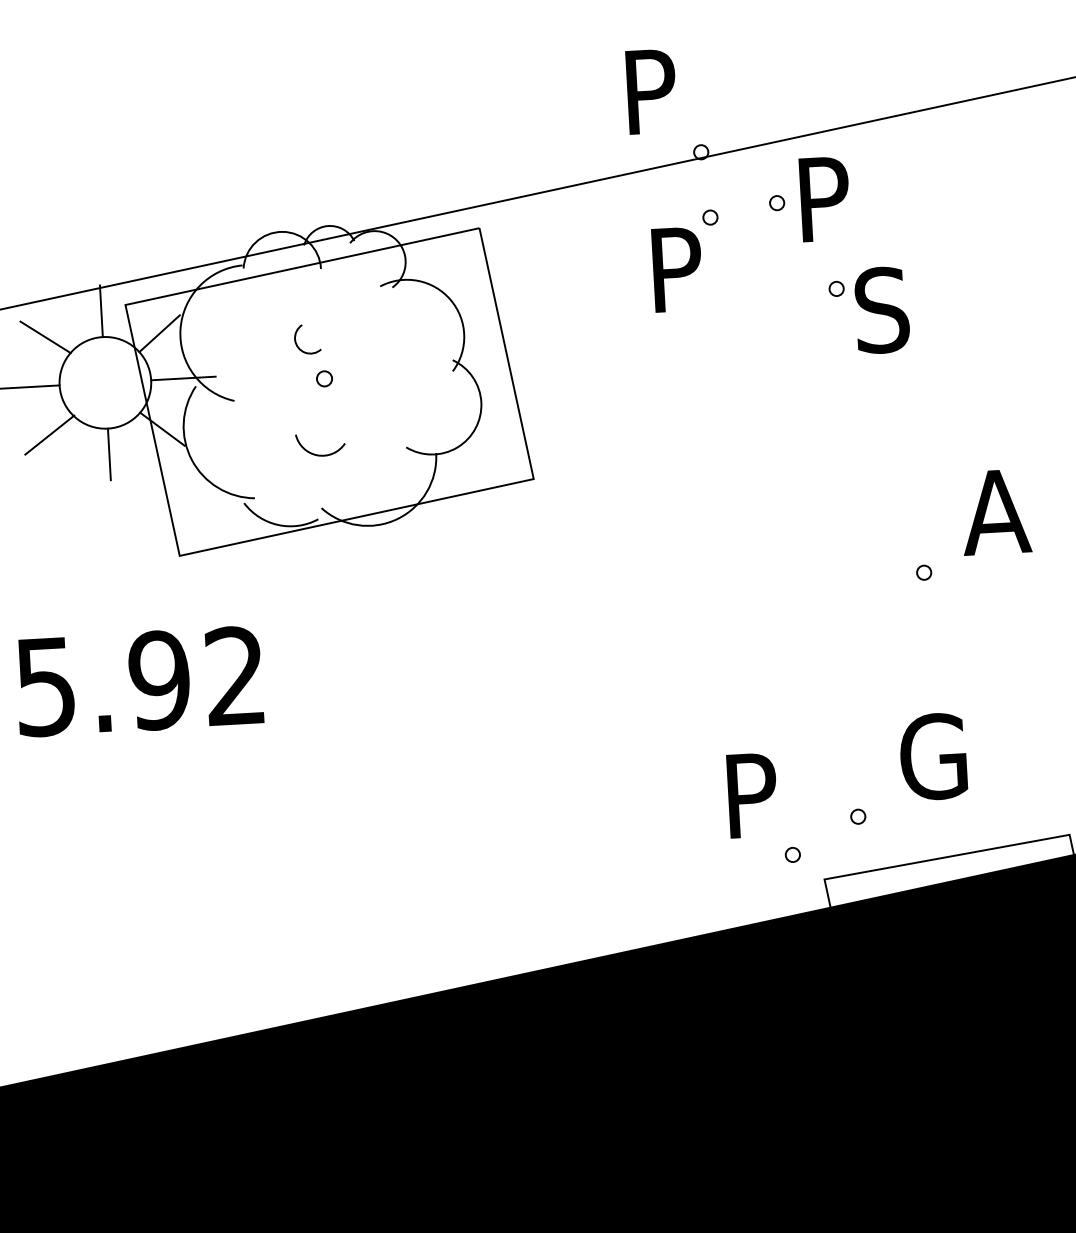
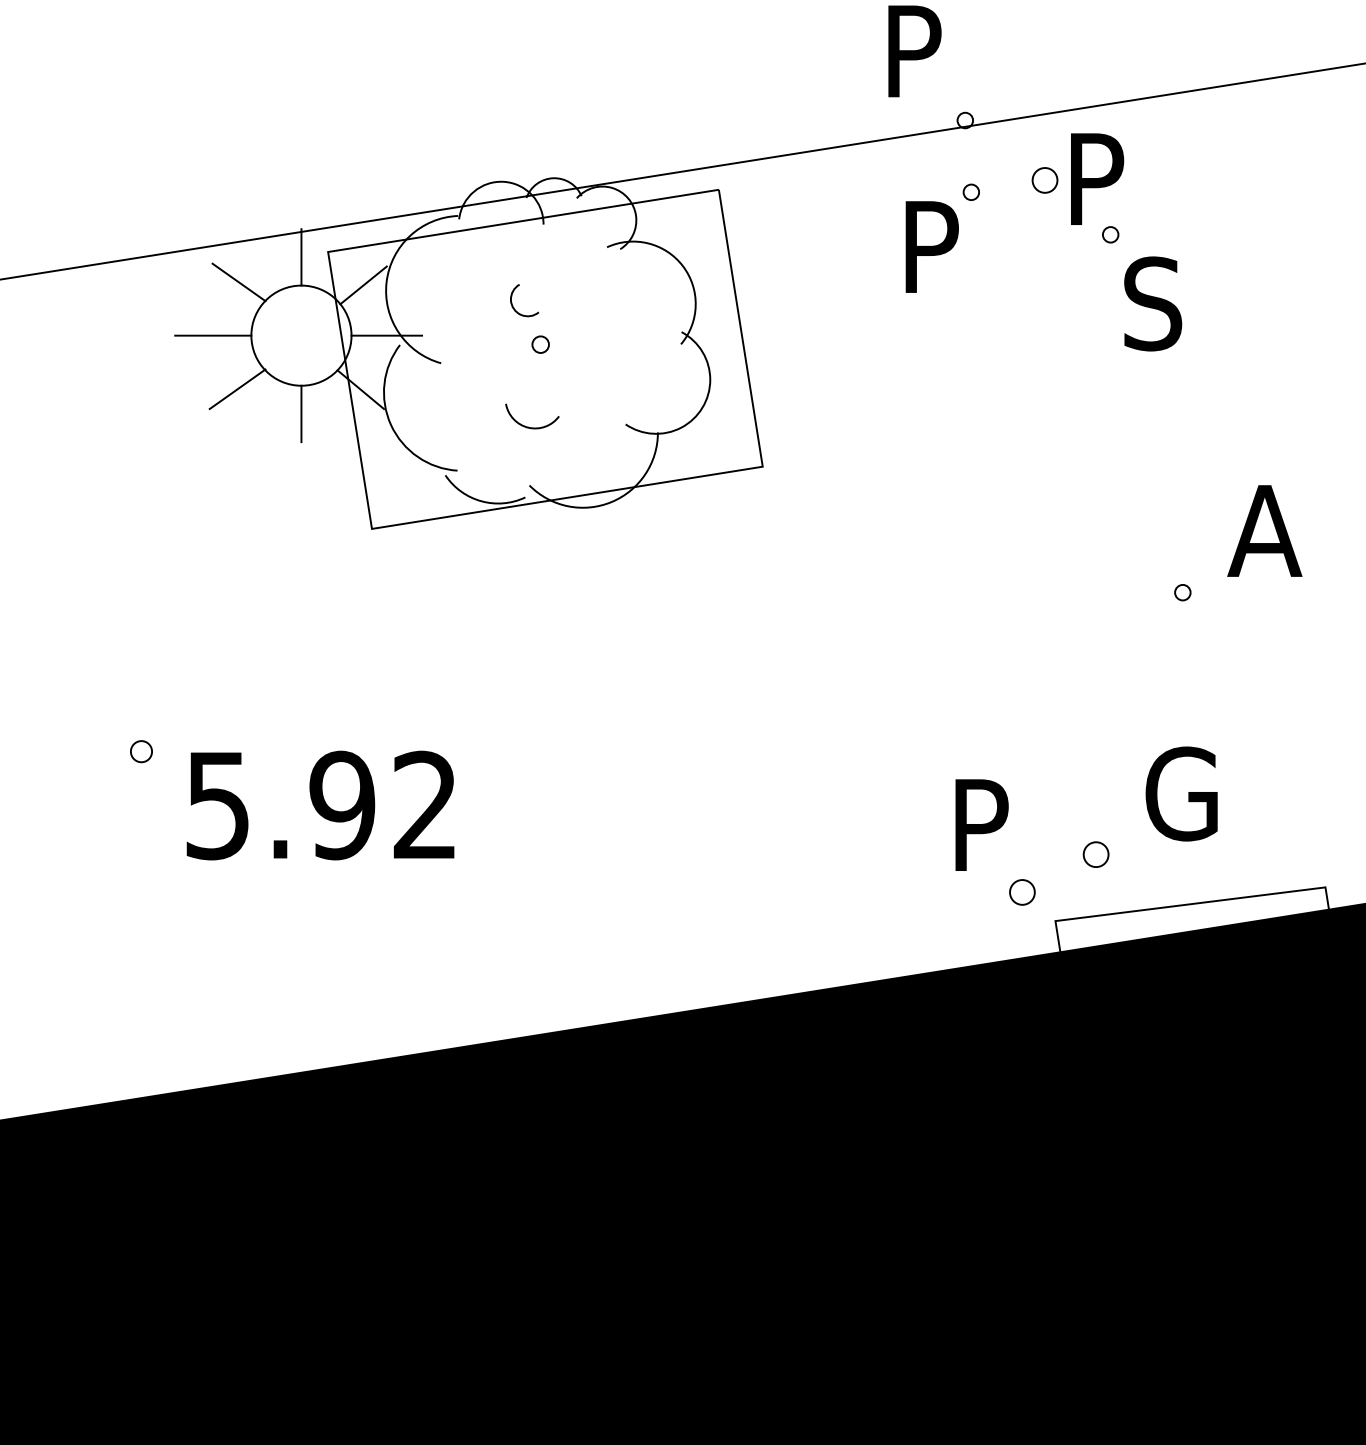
part: (776, 203) -> (1044, 180), size x1.6
part: (836, 288) -> (1110, 234), moved
text: (139, 681) -> (320, 805), moved
part: (857, 816) -> (1095, 854), size x1.6
part: (792, 854) -> (1022, 892), size x1.6

